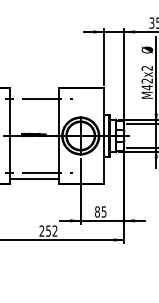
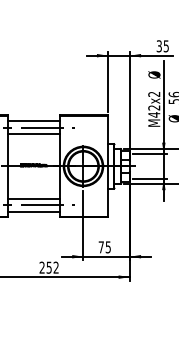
line: (33, 92) -> (33, 120), added
line: (33, 105) -> (33, 134), added
line: (33, 166) -> (33, 198), added
text: (96, 212) -> (100, 247), 85 -> 75

